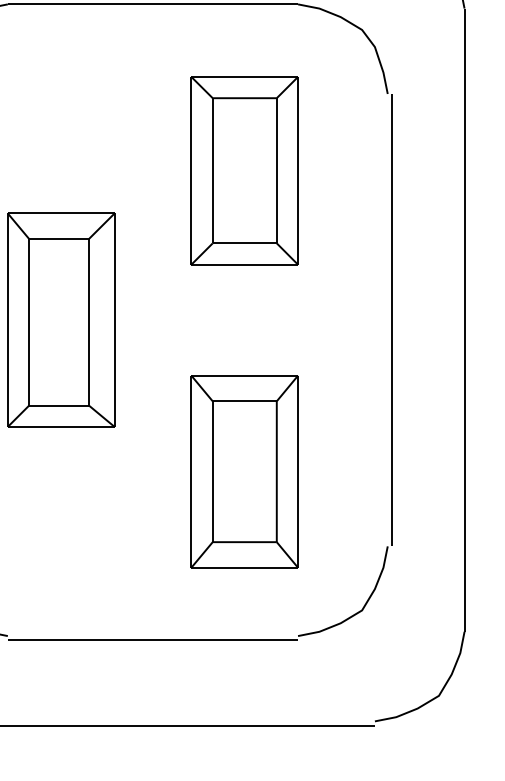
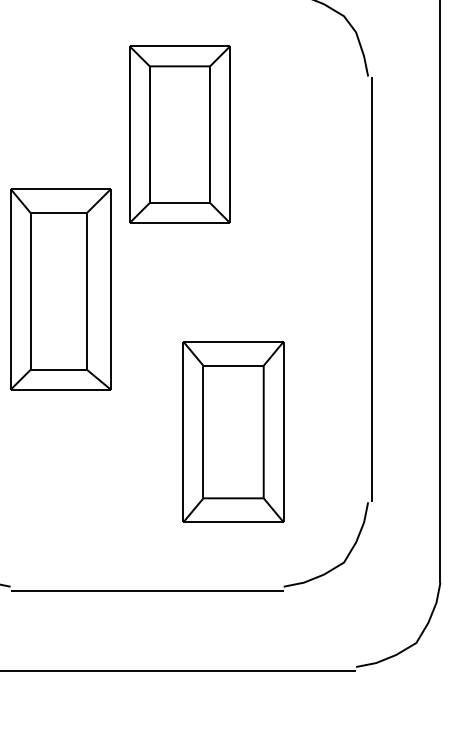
part: (244, 170) -> (179, 134), moved

